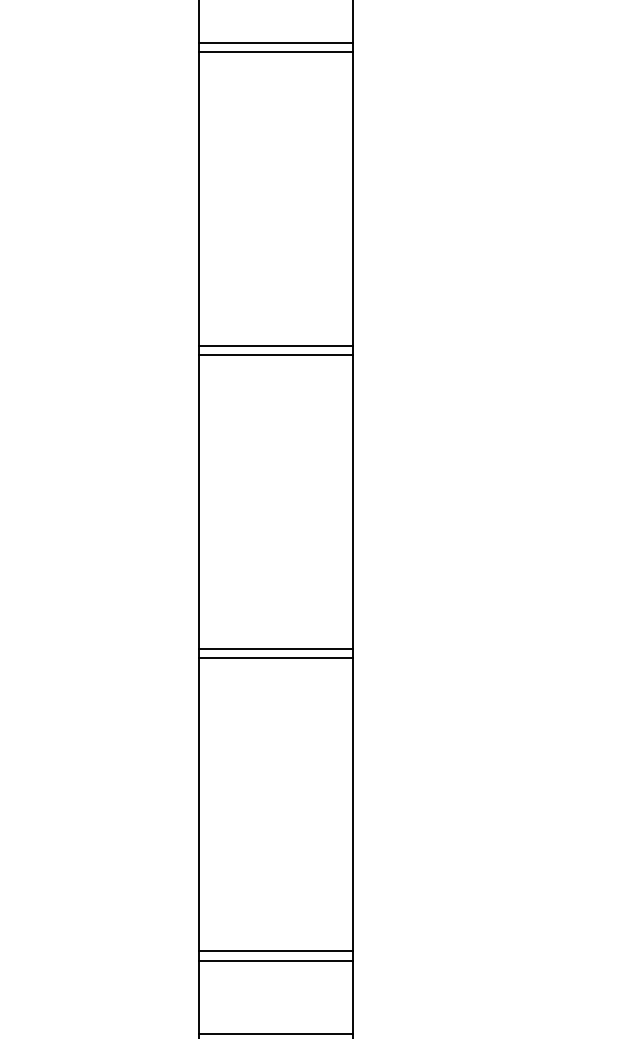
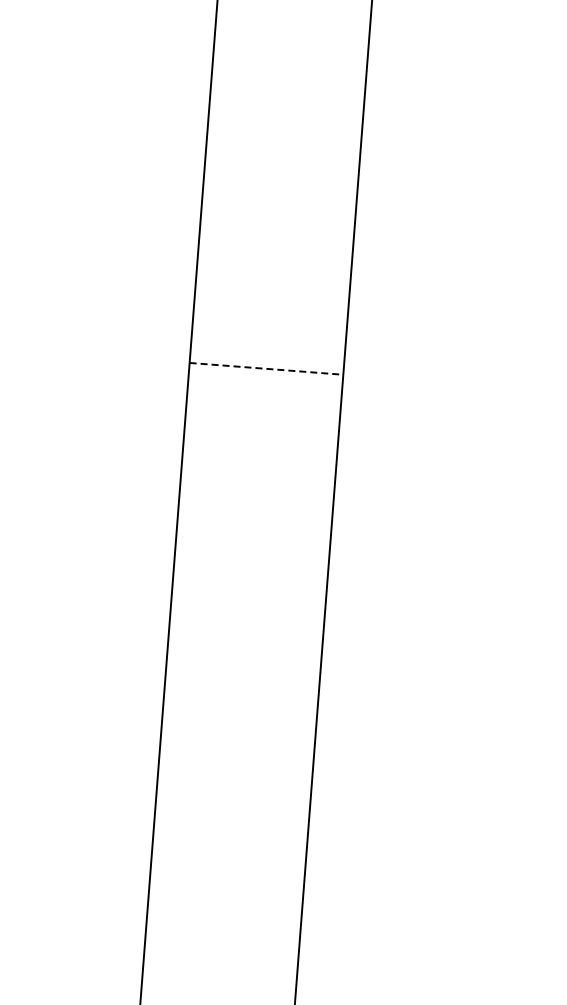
line: (276, 42) -> (290, 66), removed
line: (276, 52) -> (289, 76), removed
line: (276, 345) -> (266, 368), solid -> dashed
line: (276, 355) -> (265, 378), removed
line: (276, 648) -> (243, 670), removed
line: (276, 658) -> (242, 680), removed
line: (276, 951) -> (220, 973), removed
line: (276, 961) -> (219, 982), removed

